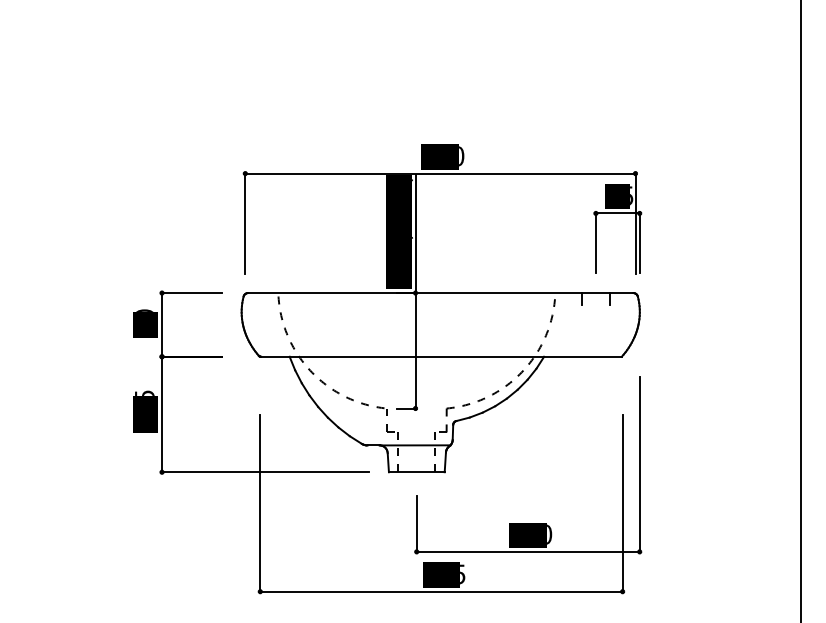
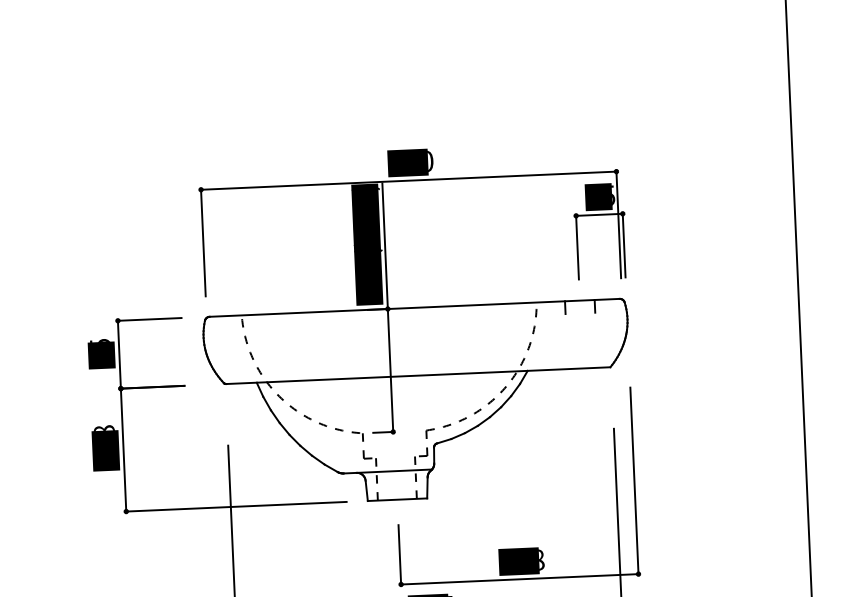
text: (143, 310) -> (99, 340), 80 -> 75
text: (144, 392) -> (103, 427), 145 -> 158
text: (549, 534) -> (541, 559), 280 -> 338

